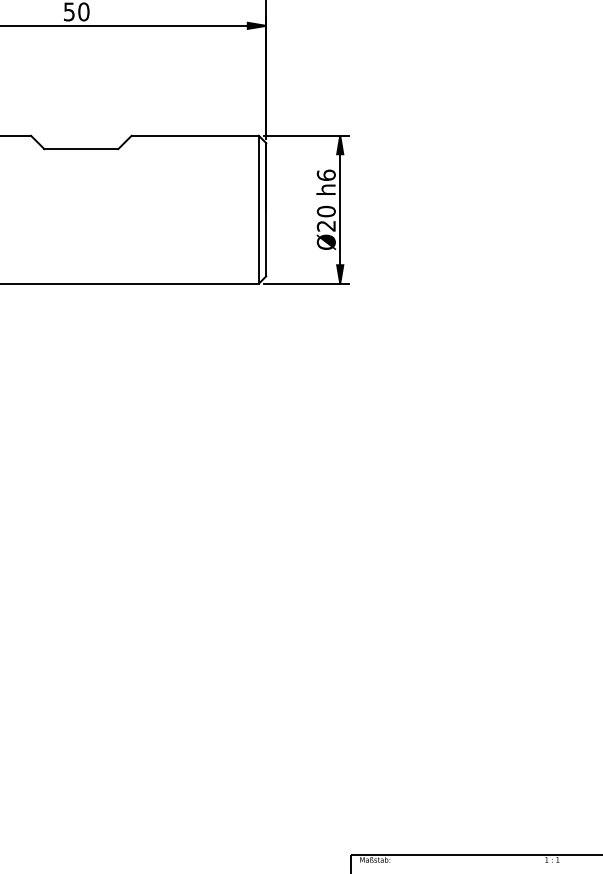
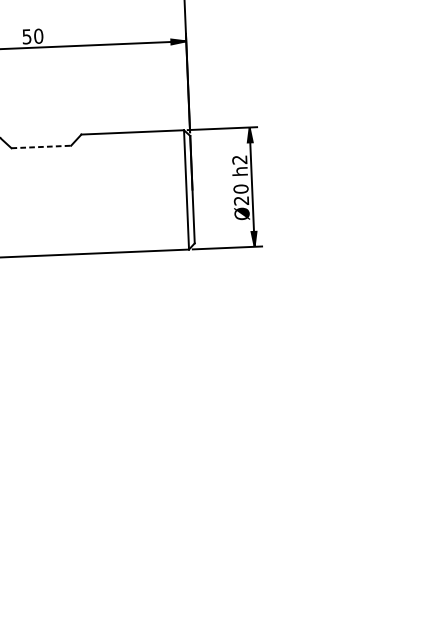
line: (81, 149) -> (41, 147), solid -> dashed
text: (325, 174) -> (239, 159), h6 -> h2

